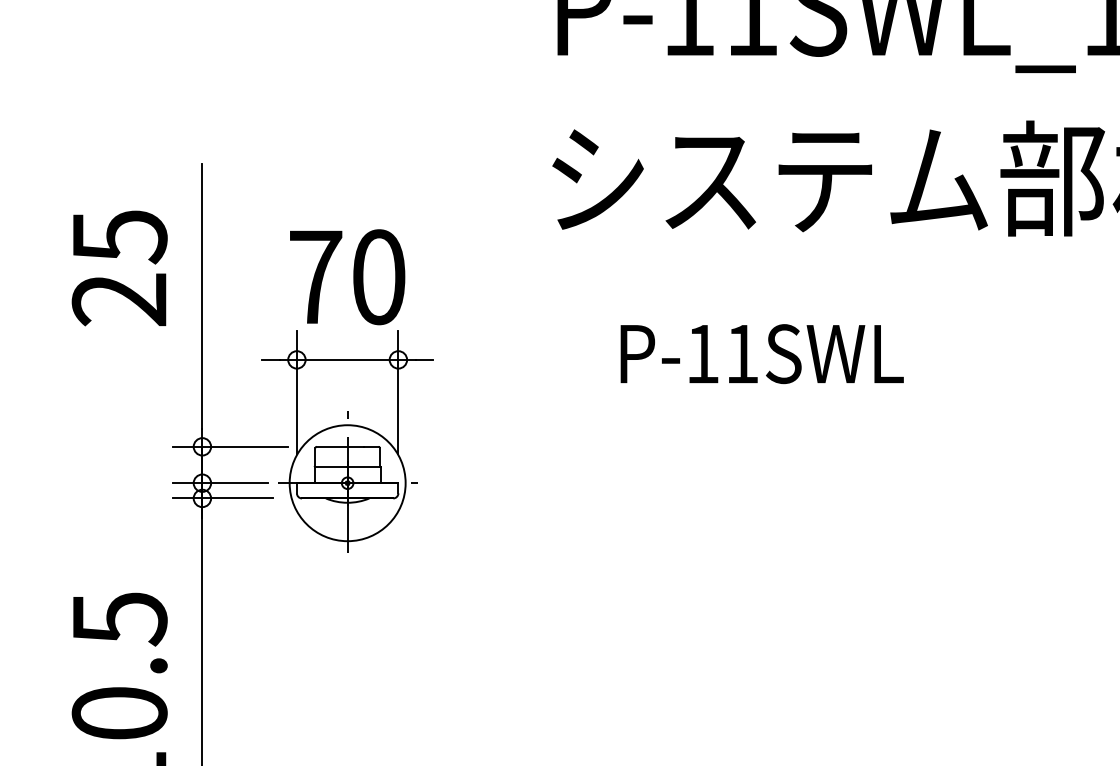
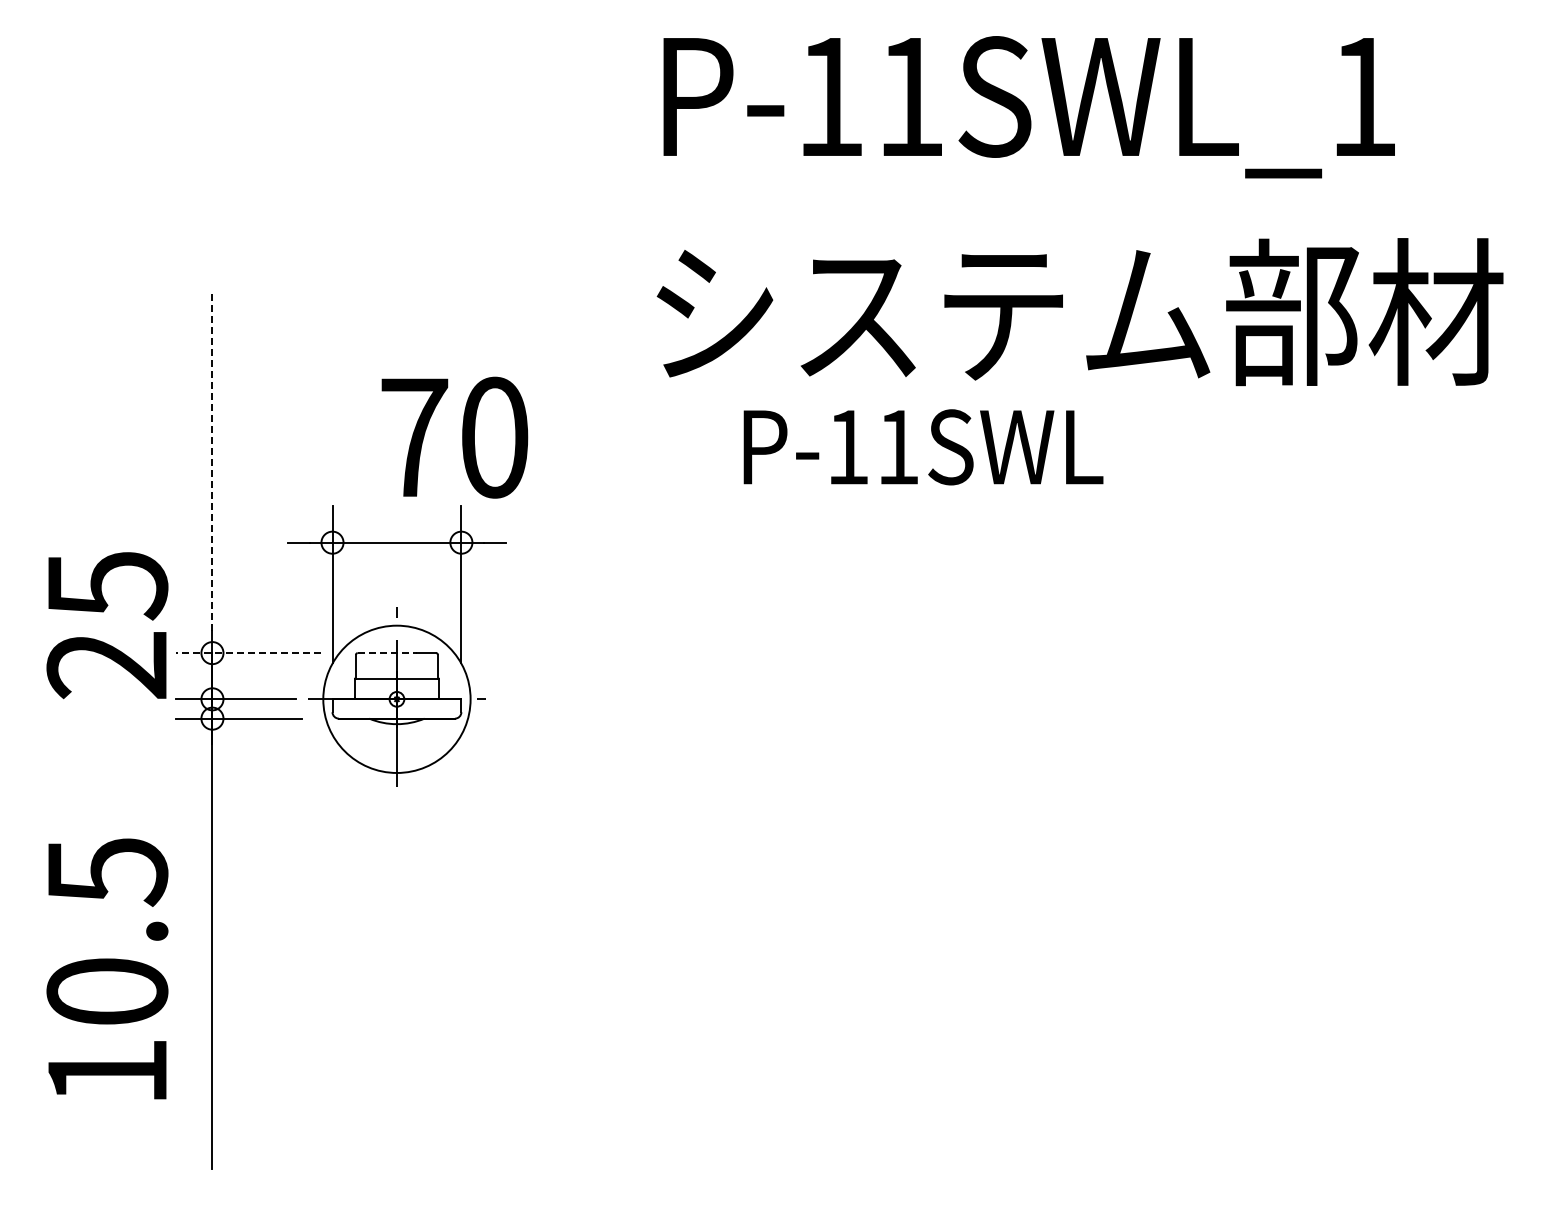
text: (119, 268) -> (107, 625), moved
text: (347, 277) -> (454, 437), moved
line: (202, 296) -> (212, 462), solid -> dashed
text: (762, 354) -> (923, 447), moved
line: (230, 447) -> (248, 653), solid -> dashed
line: (340, 447) -> (387, 653), solid -> dashed

